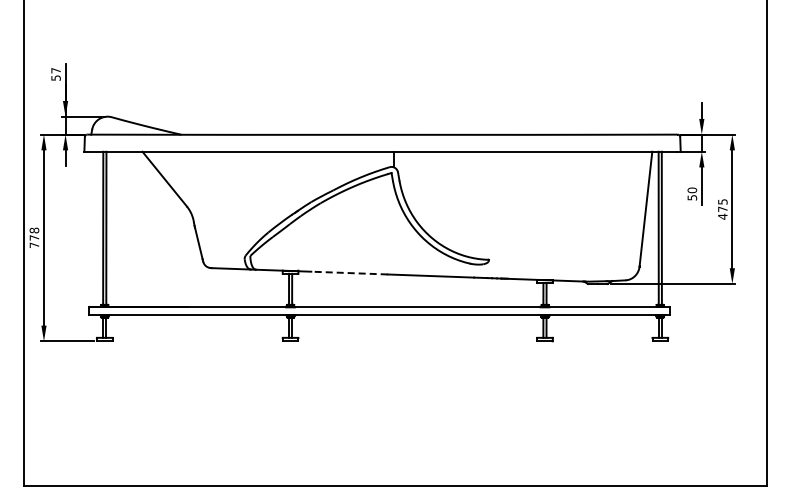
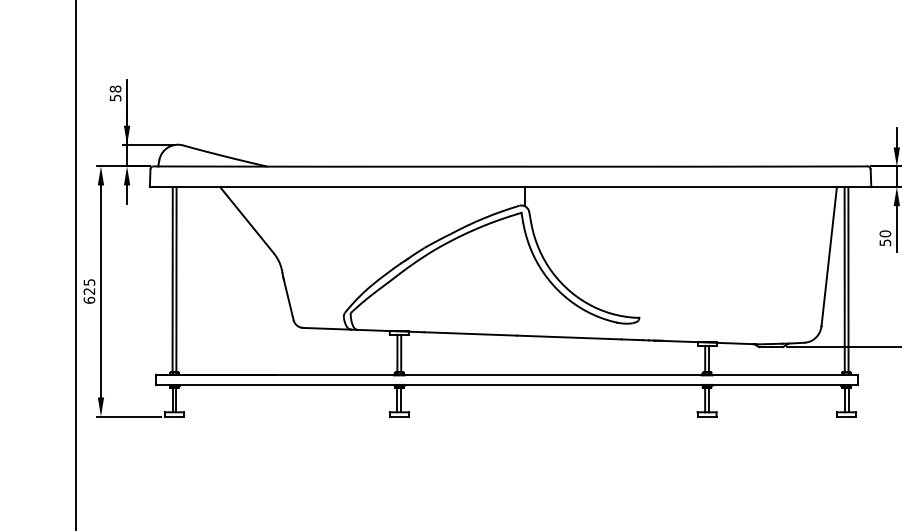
text: (55, 70) -> (114, 88), 57 -> 58
text: (34, 237) -> (89, 290), 778 -> 625
line: (348, 273) -> (469, 334), dashed -> solid

